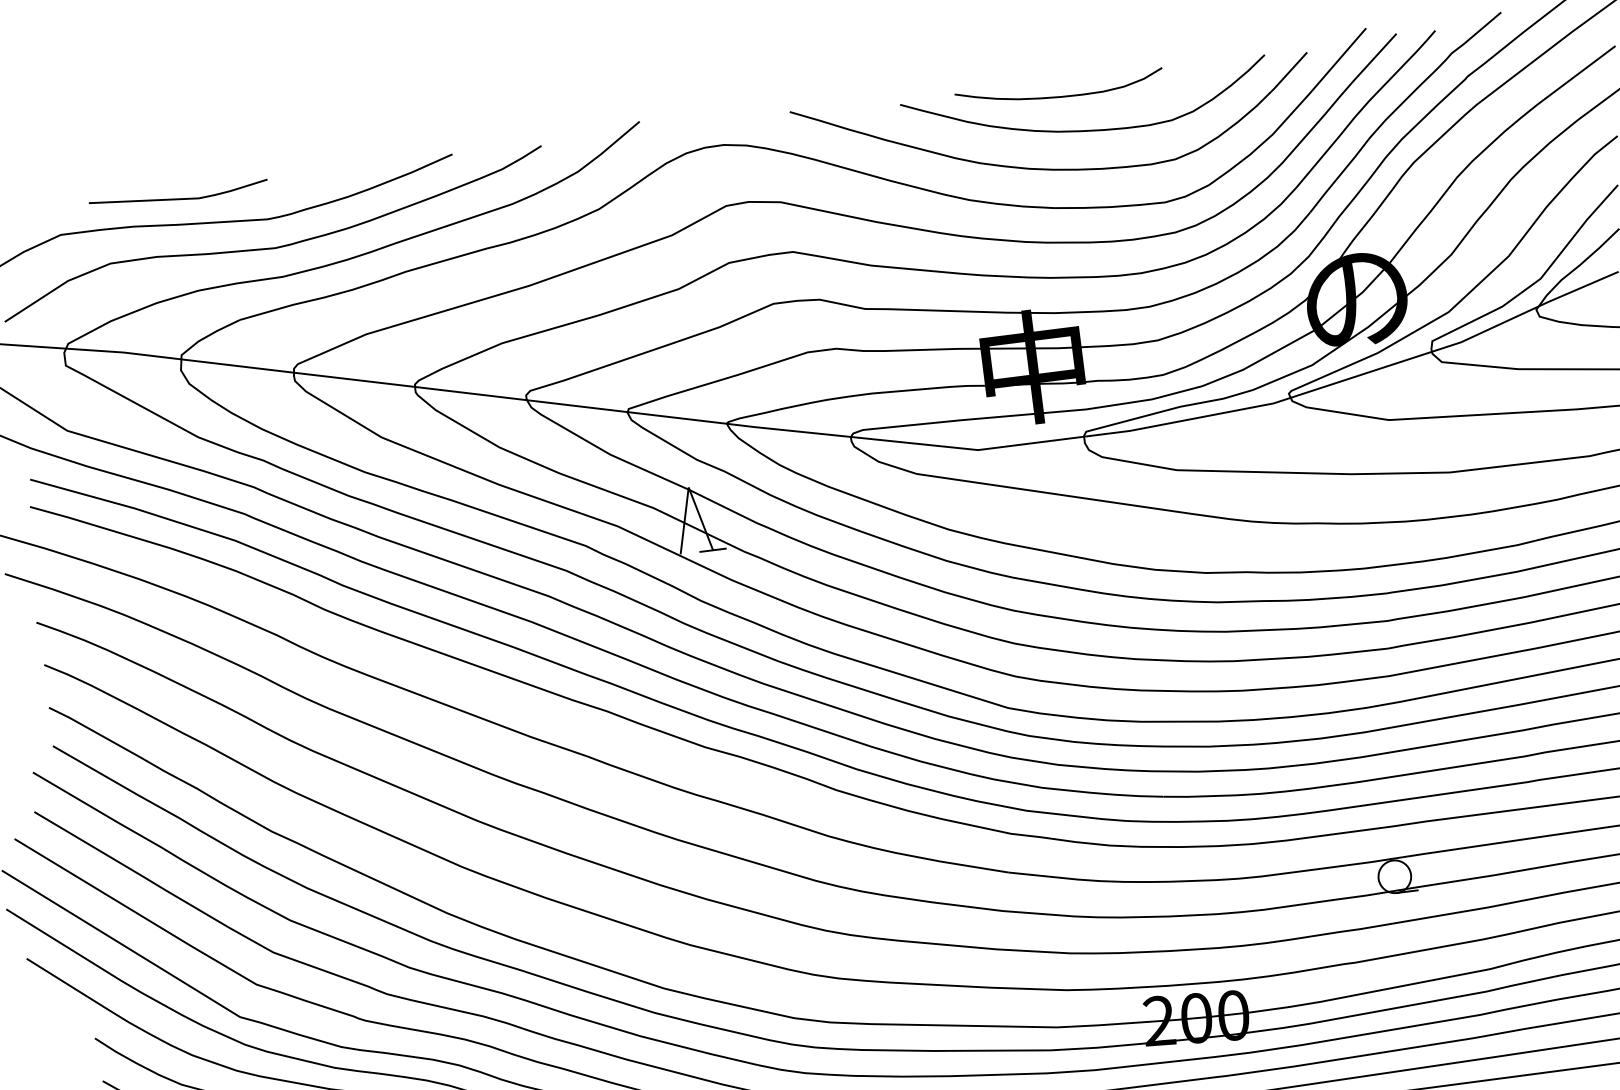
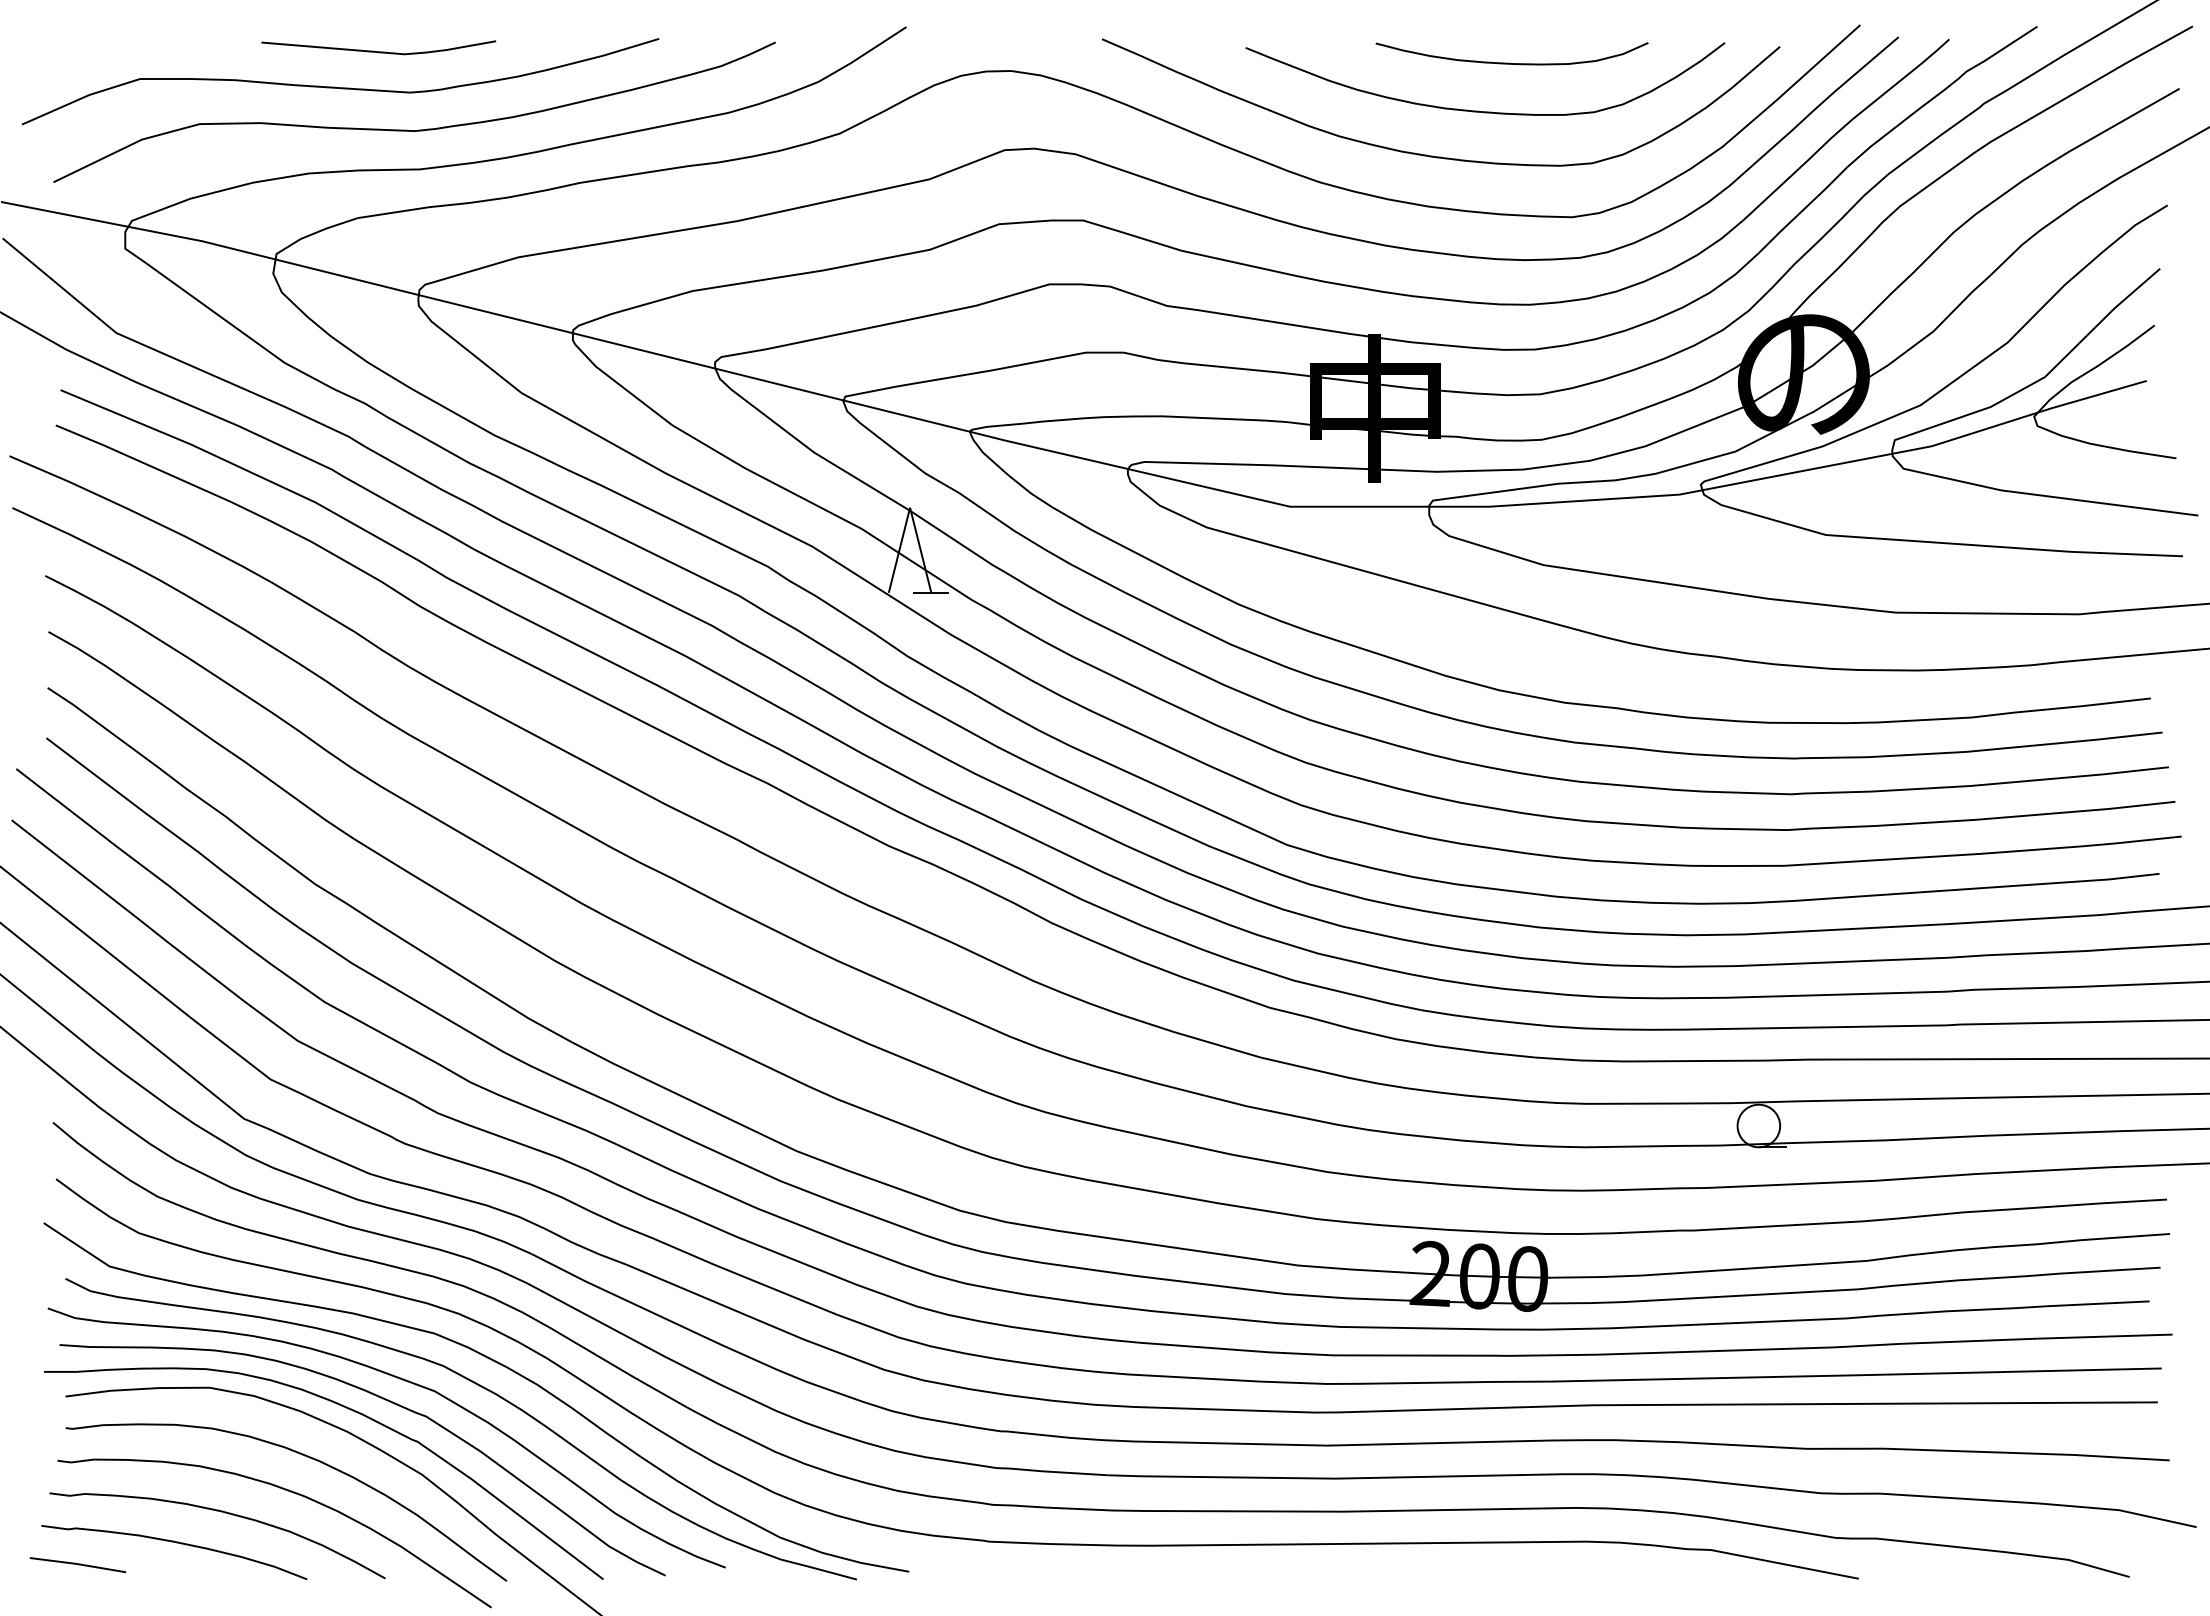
curve: (1058, 96) -> (1509, 62), moved
line: (178, 198) -> (378, 51), moved

